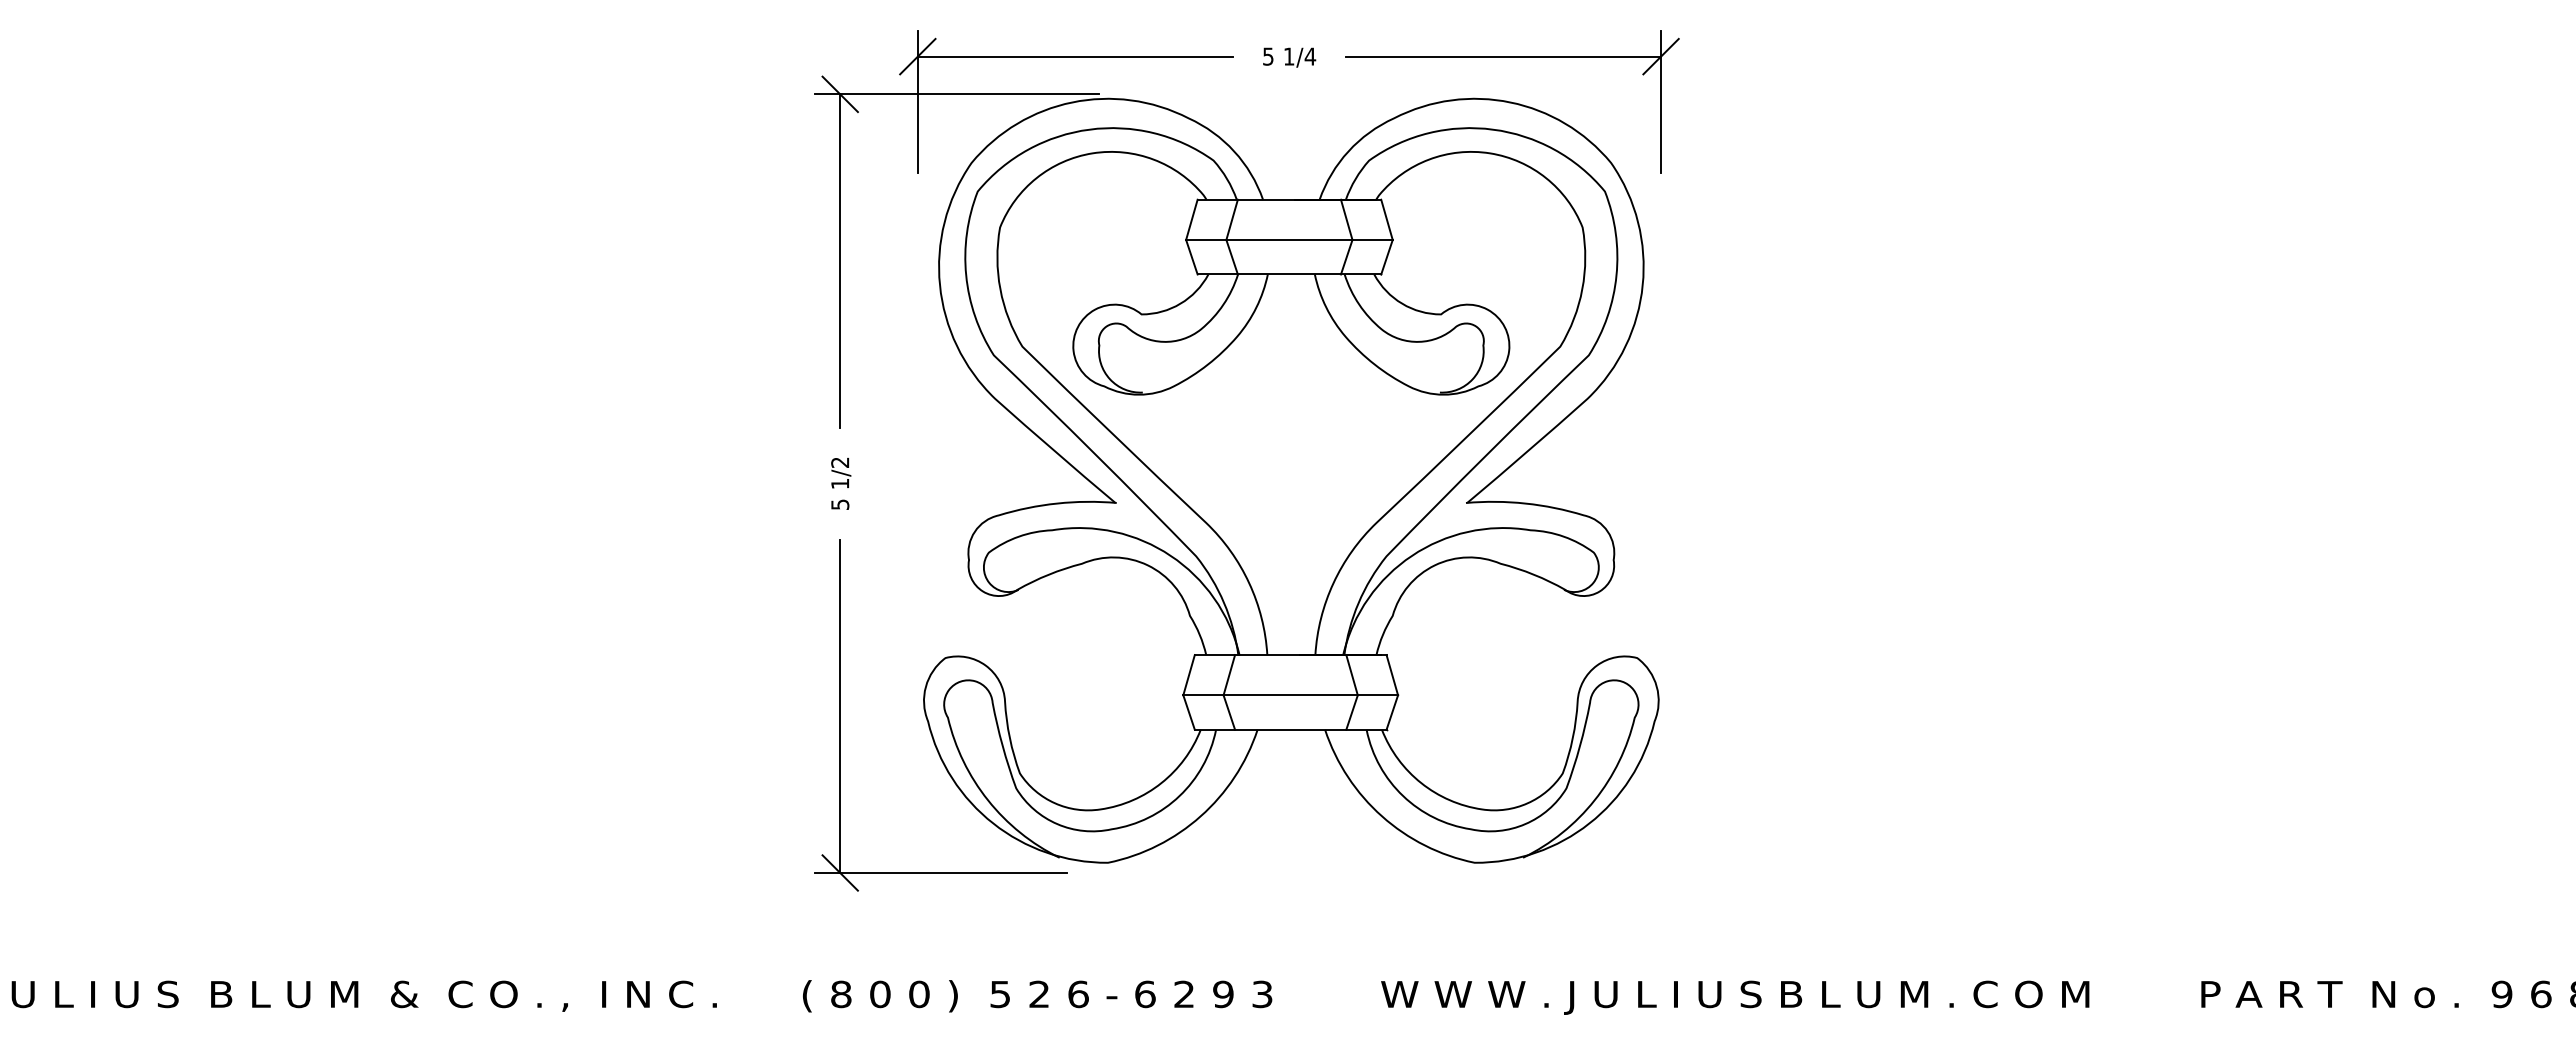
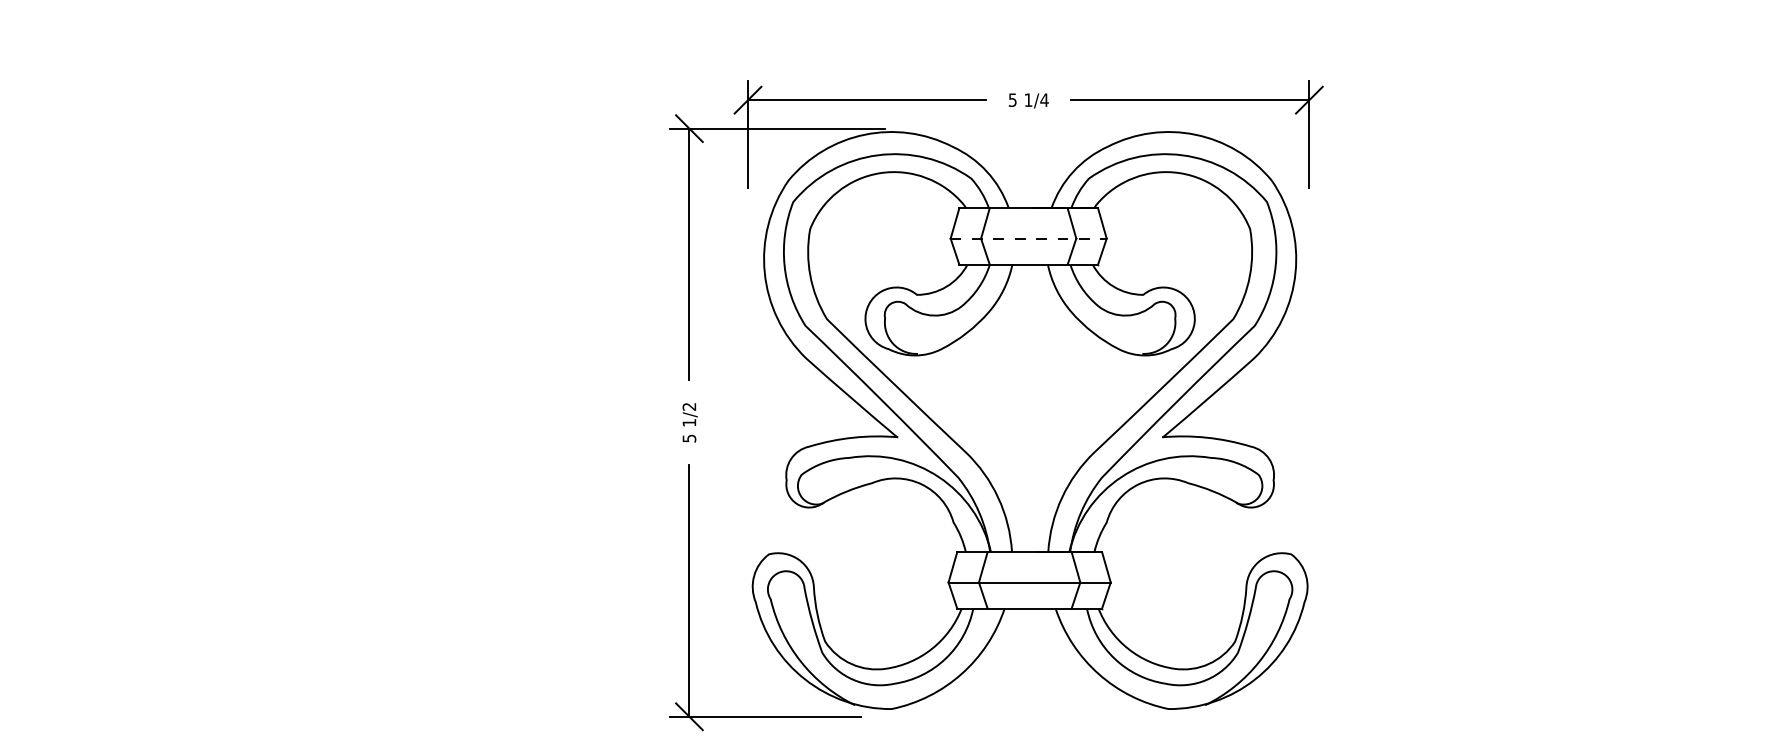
line: (1289, 239) -> (1028, 238), solid -> dashed

